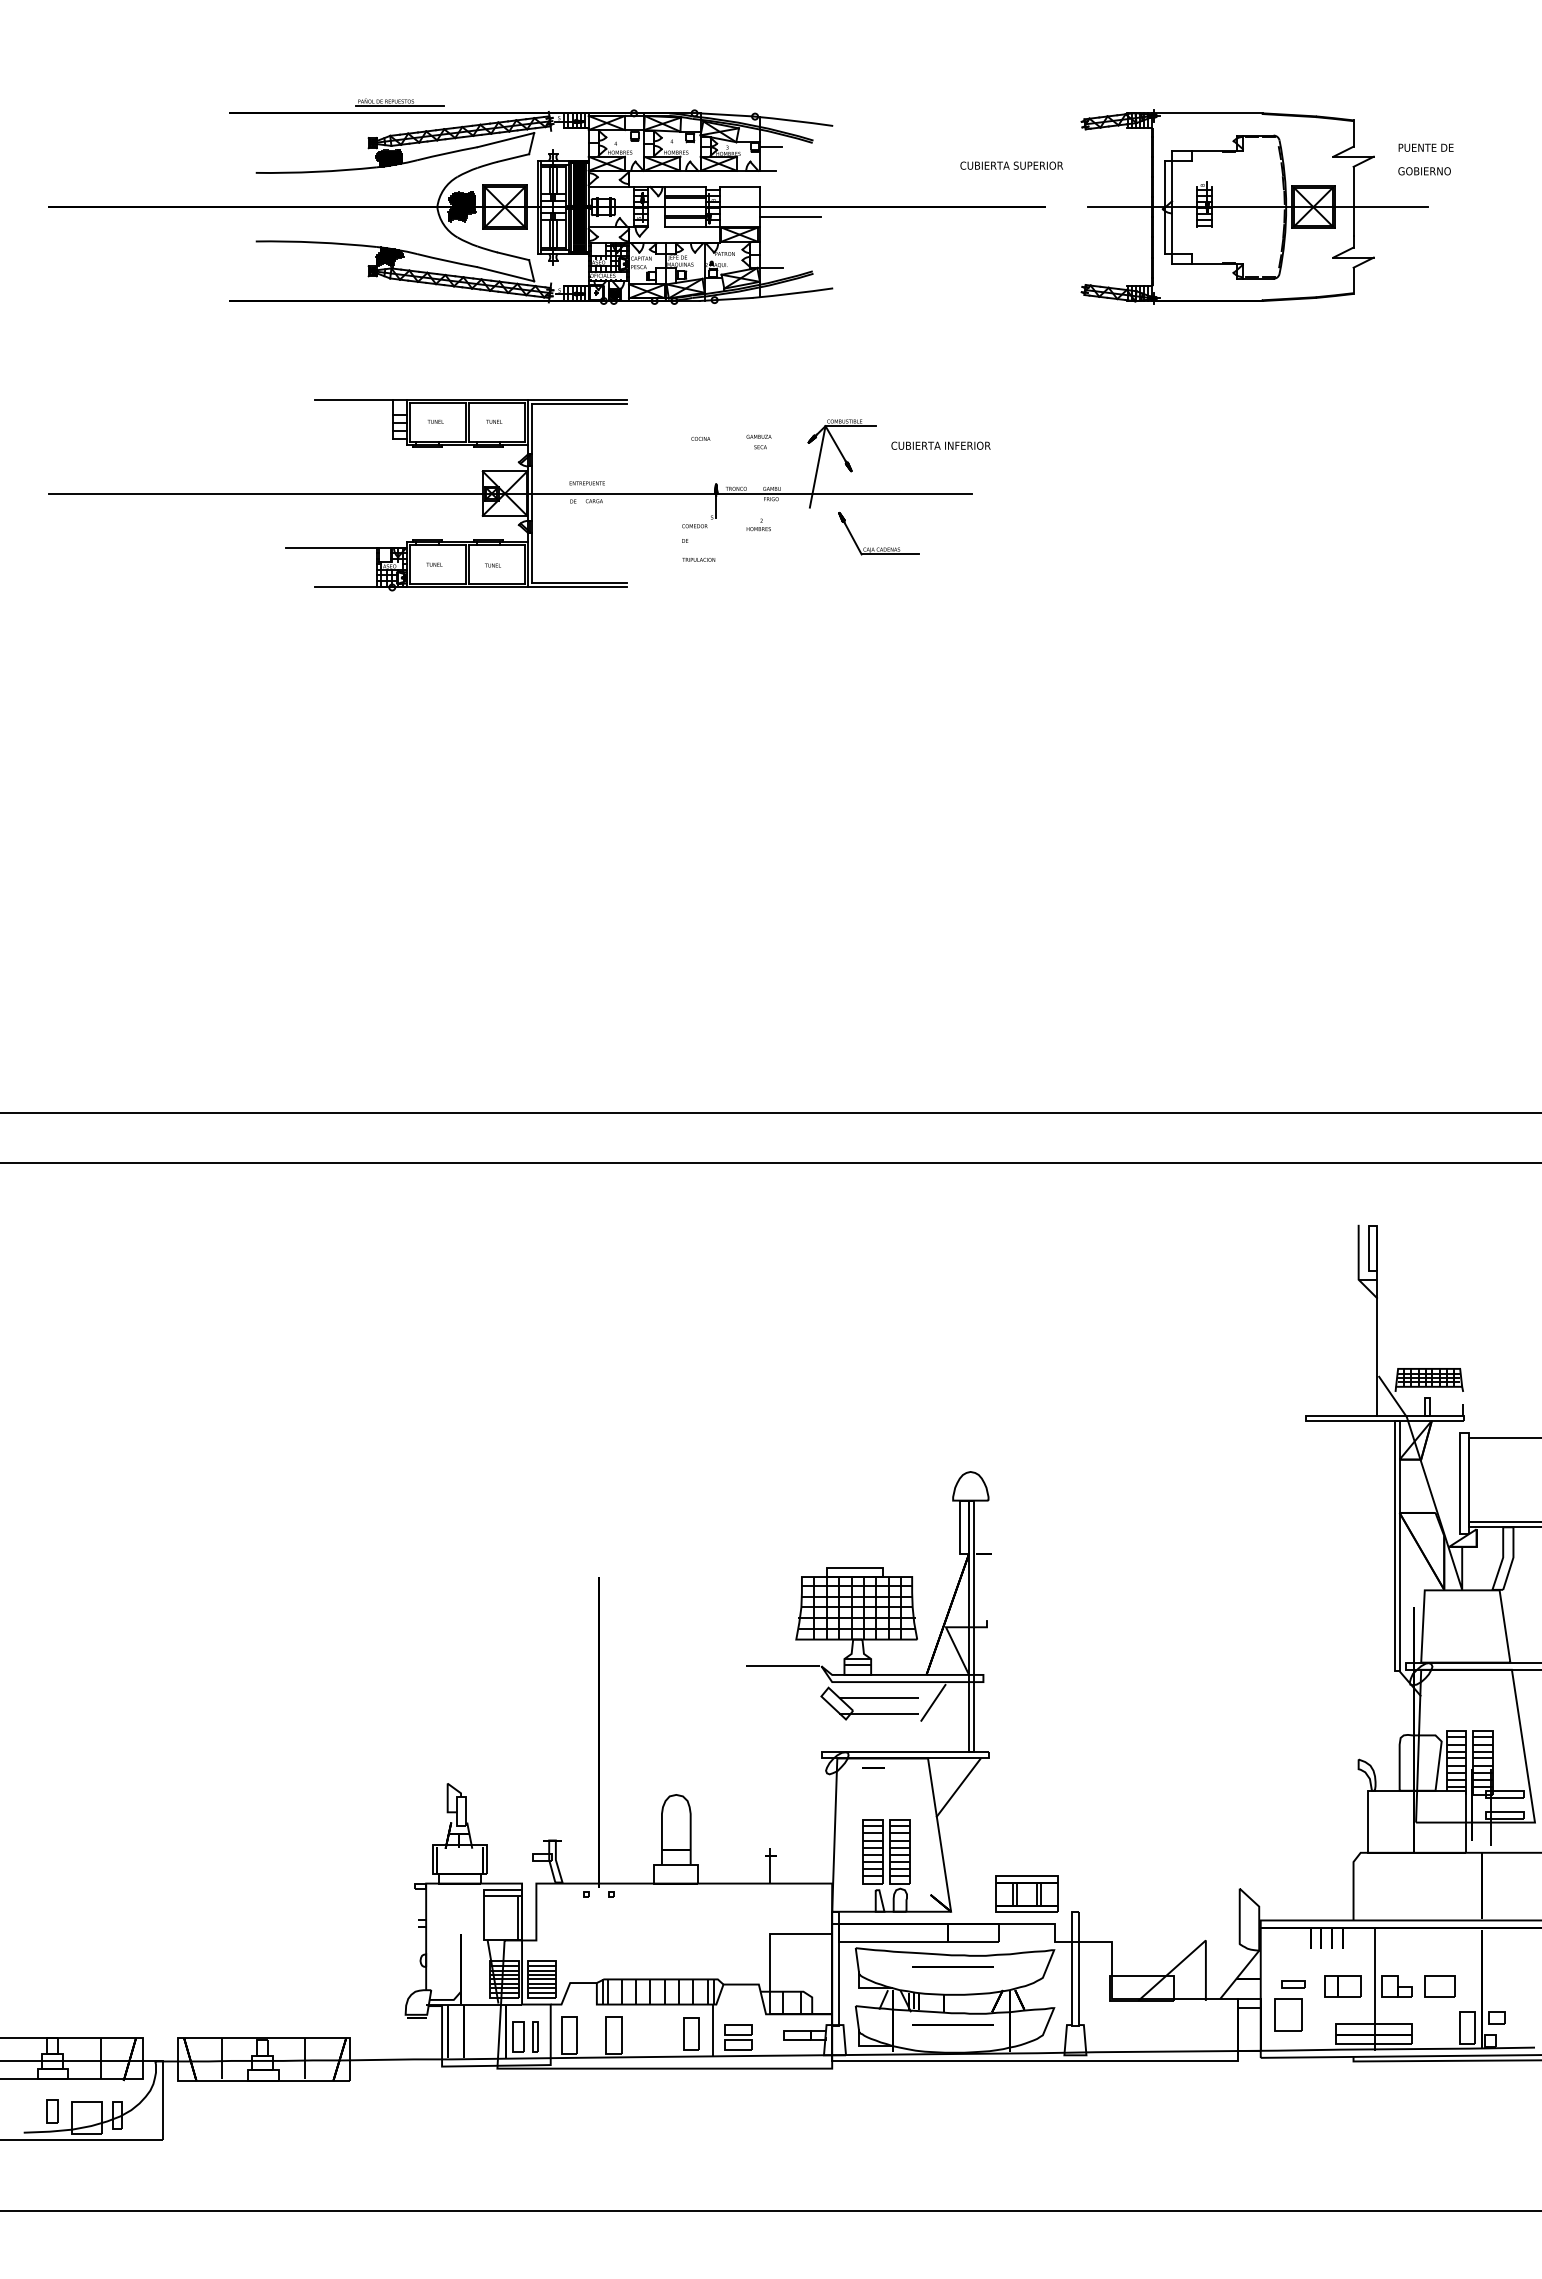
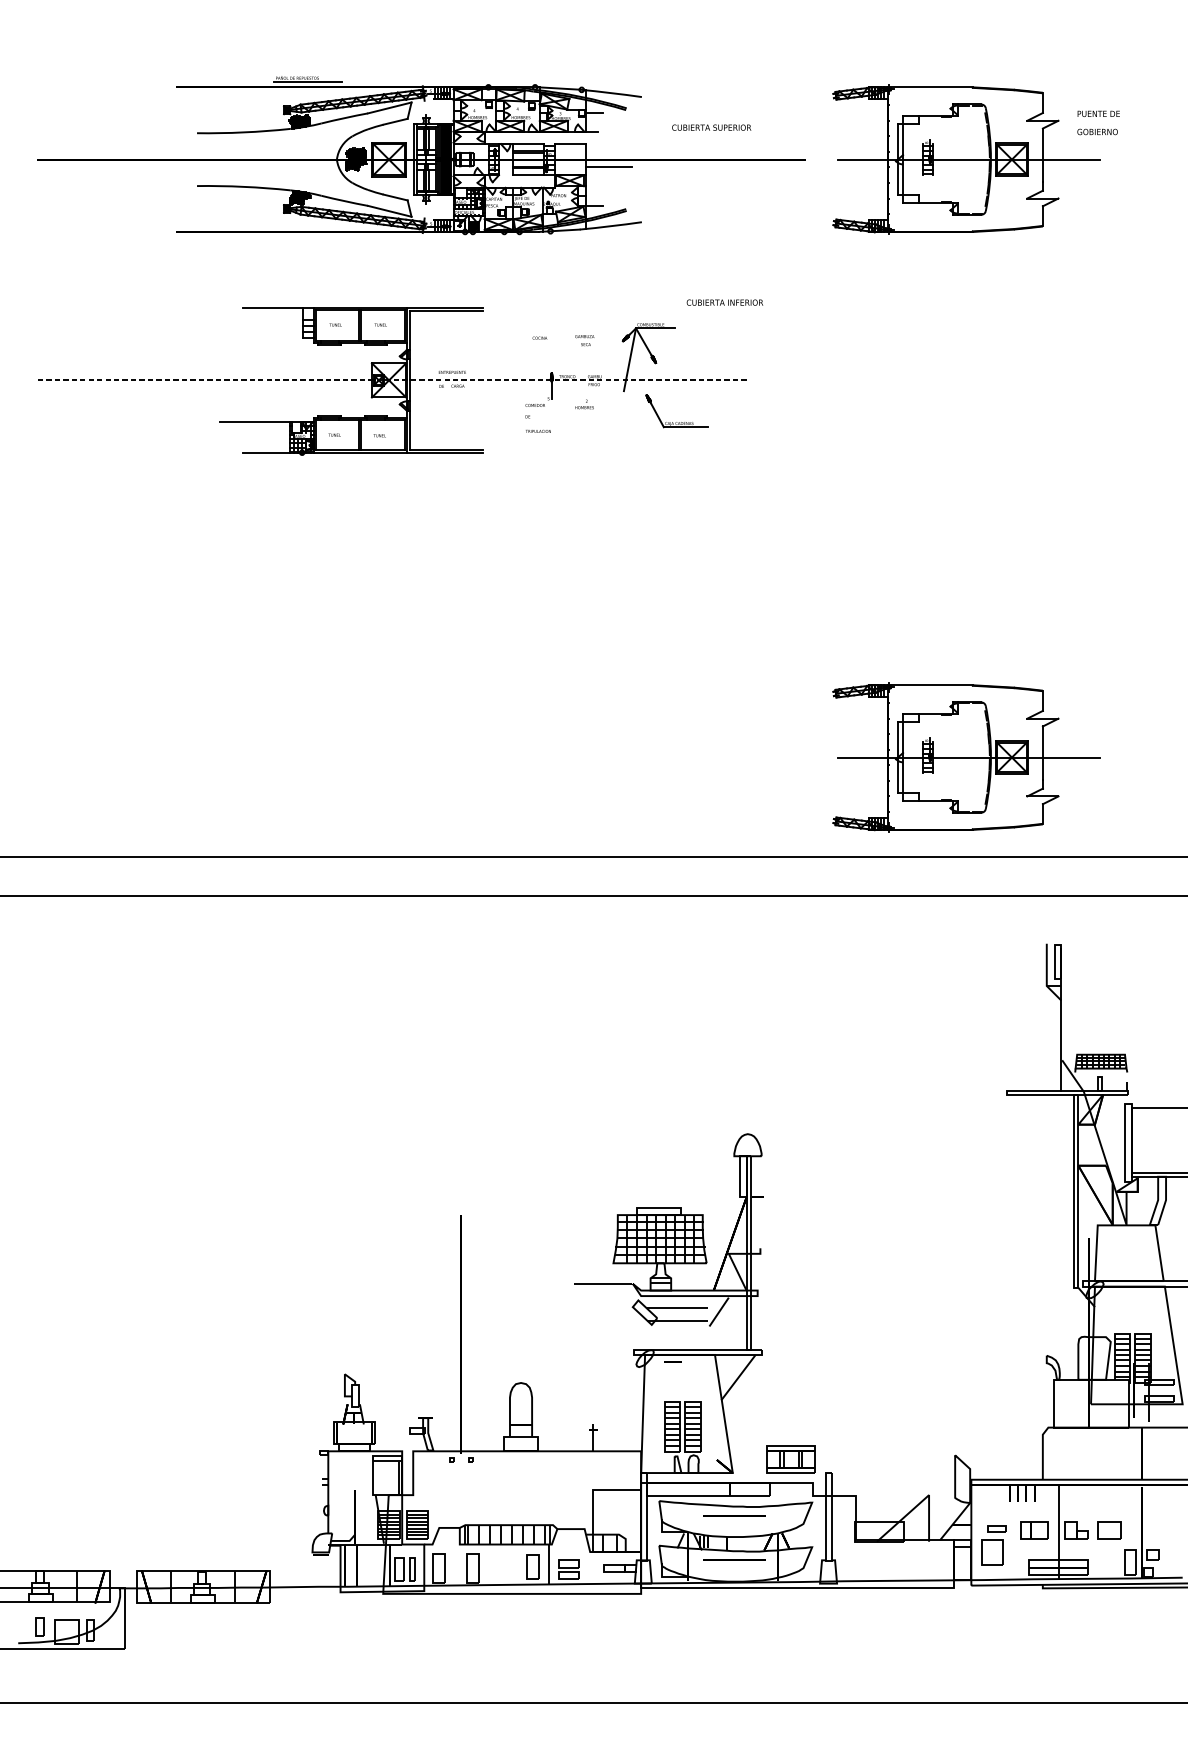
text: (1011, 165) -> (711, 127), moved
text: (940, 445) -> (724, 302), moved
line: (510, 493) -> (393, 380), solid -> dashed
part: (1254, 982) -> (966, 757), added

